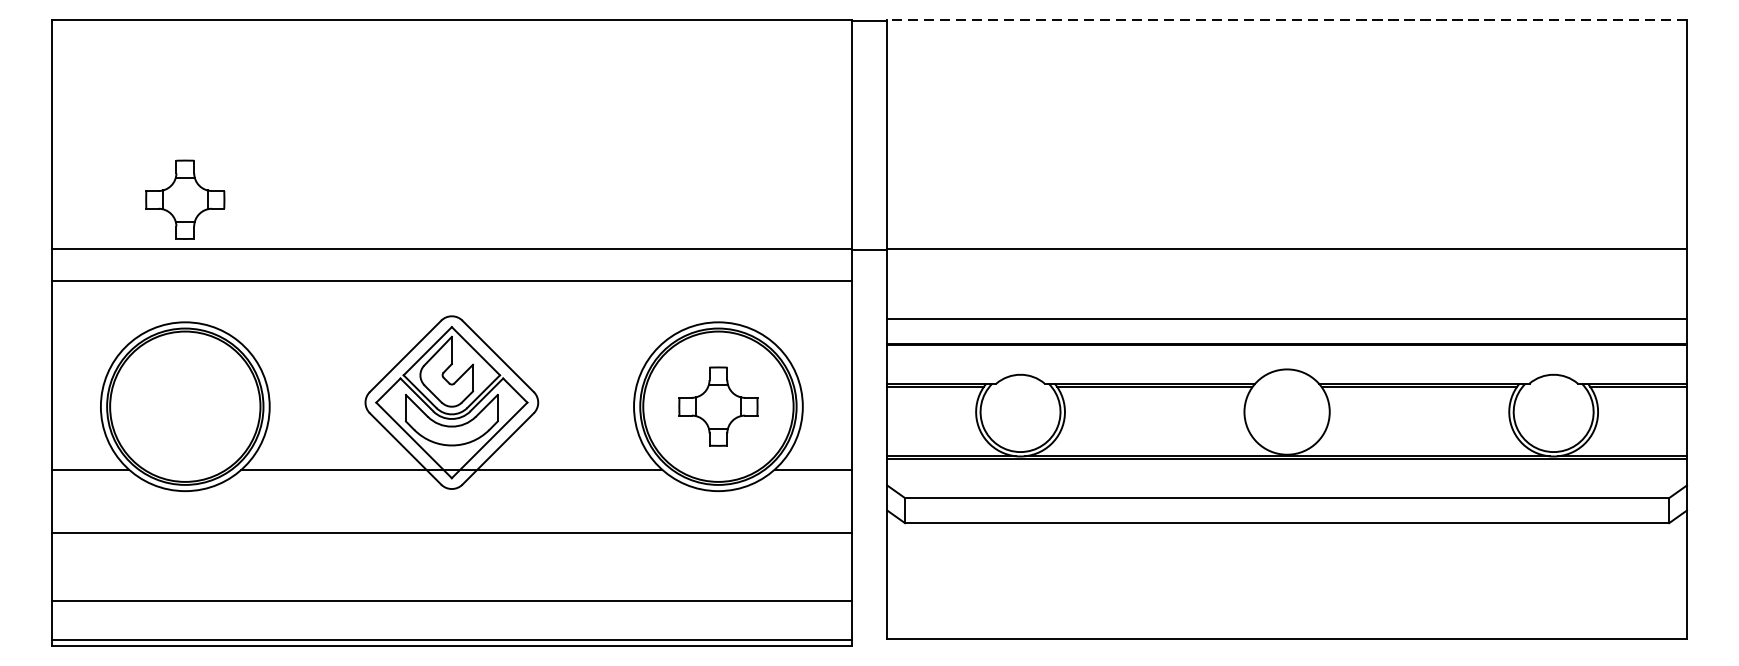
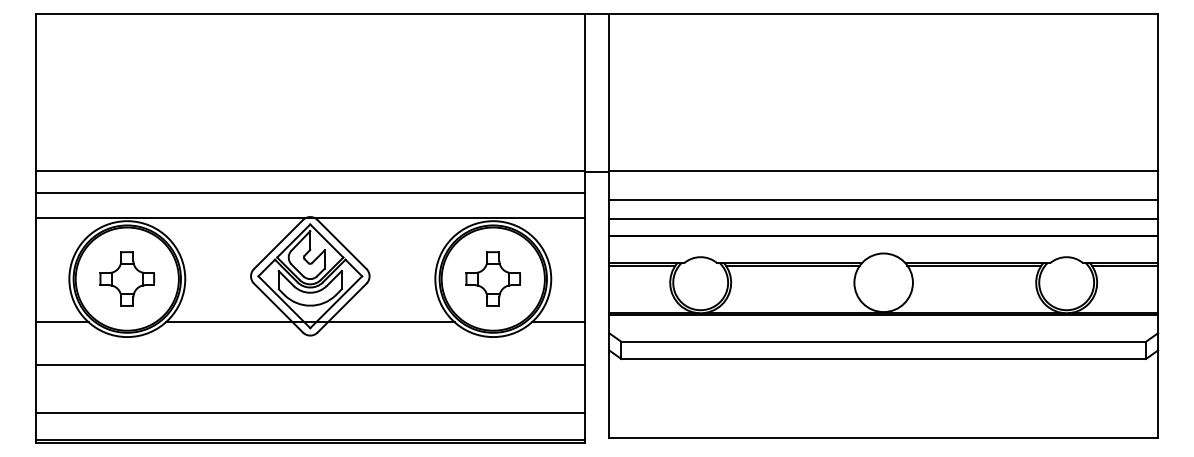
line: (1286, 19) -> (883, 13), dashed -> solid
part: (185, 198) -> (127, 278), moved
line: (1286, 292) -> (883, 200), added
line: (450, 316) -> (309, 217), added

